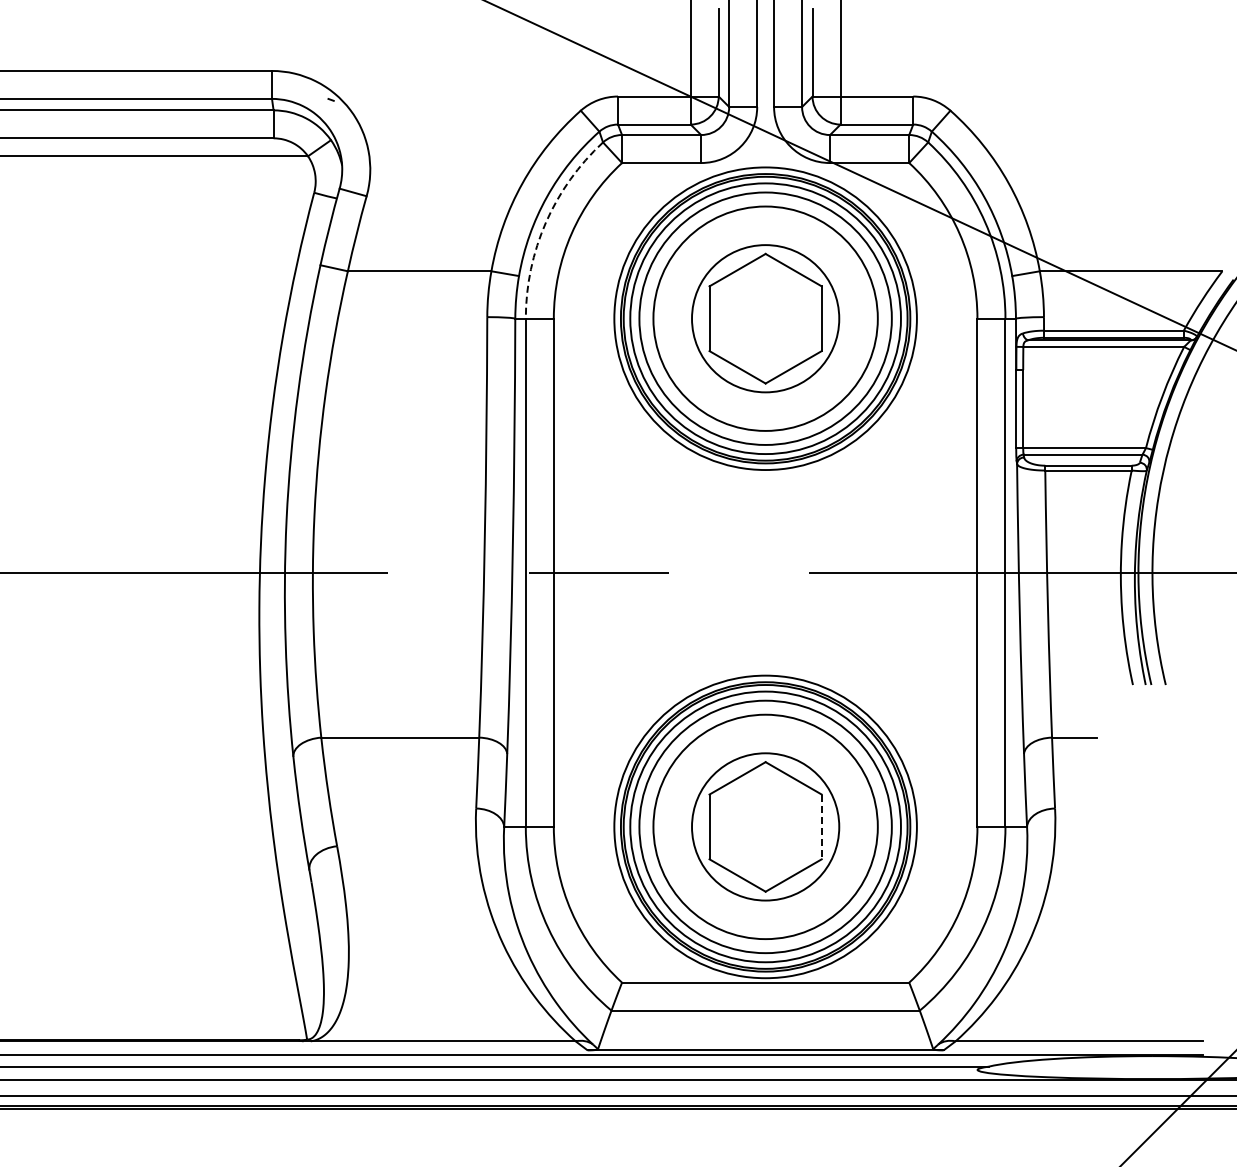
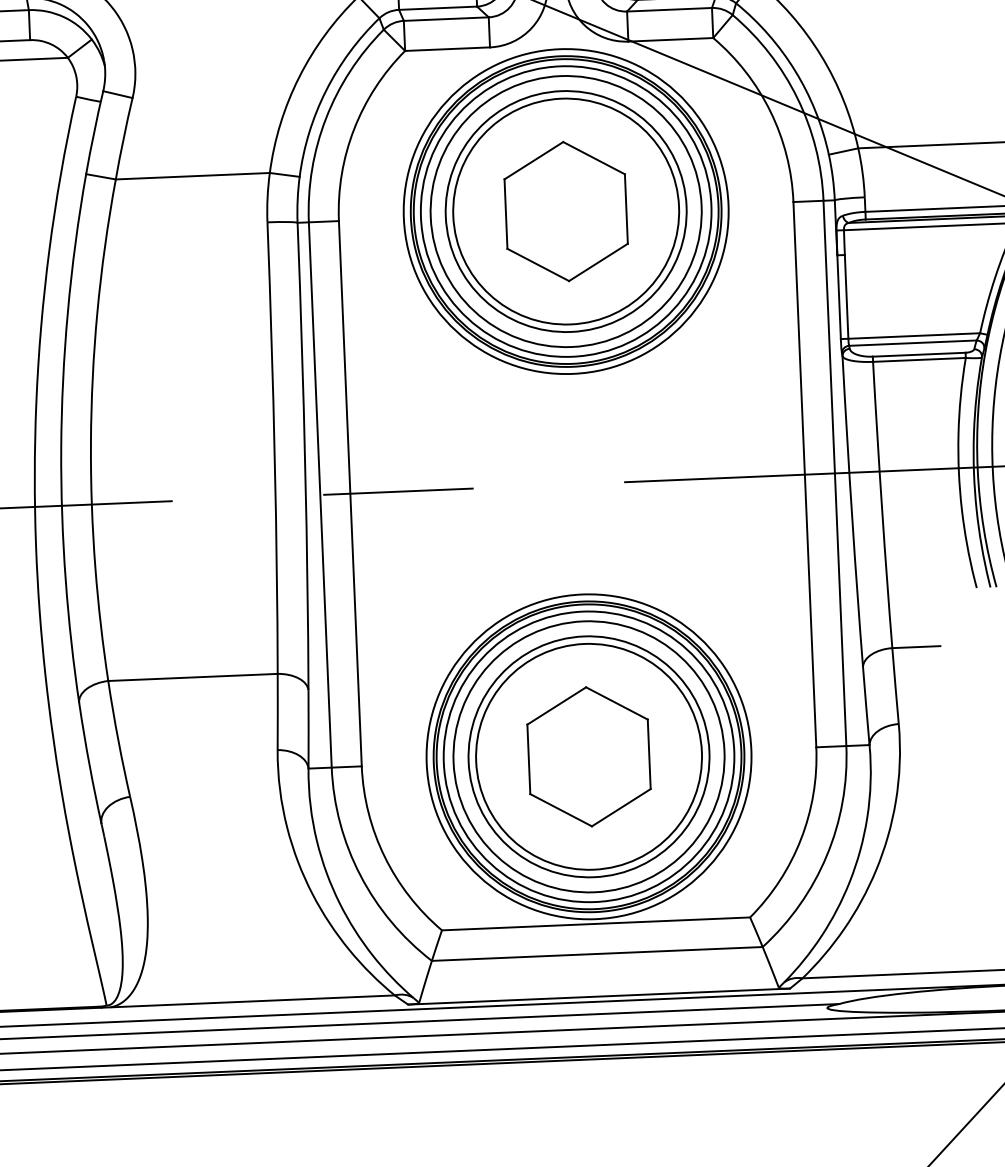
arc: (545, 222) -> (325, 118), dashed -> solid
circle: (765, 318) -> (566, 211), size x1.43
circle: (765, 826) -> (588, 756), size x1.43
line: (821, 827) -> (649, 754), dashed -> solid

